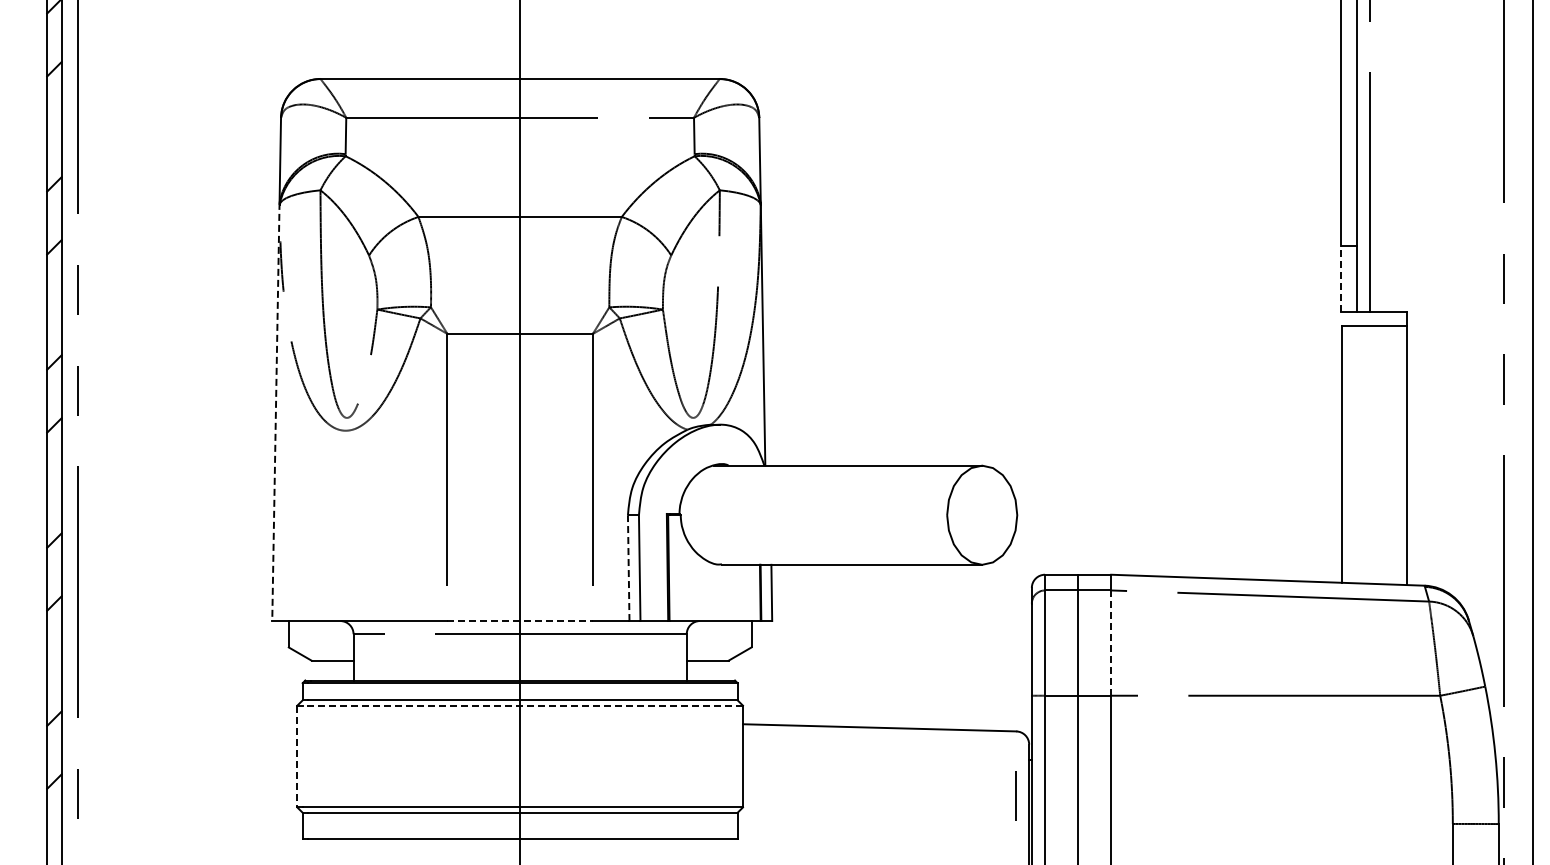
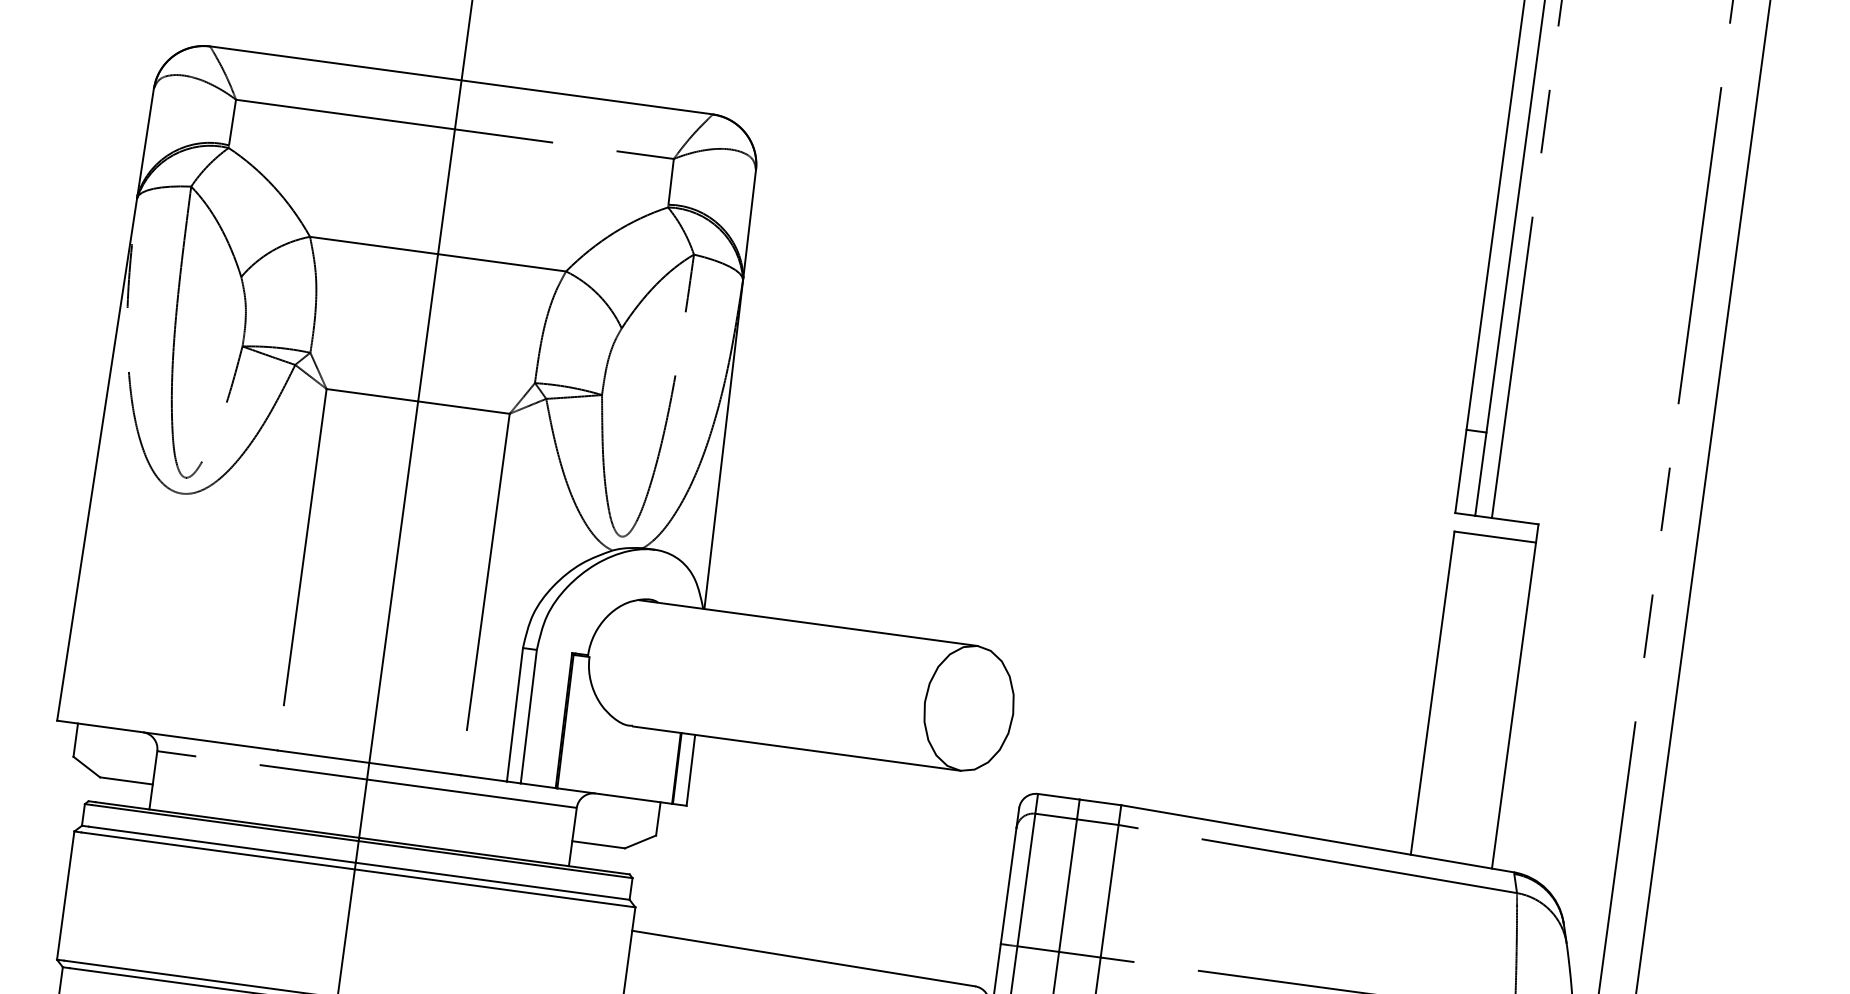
line: (1340, 278) -> (1460, 471), dashed -> solid
line: (275, 412) -> (96, 458), dashed -> solid
line: (628, 568) -> (514, 715), dashed -> solid
line: (520, 621) -> (369, 763), dashed -> solid
line: (1111, 643) -> (1109, 891), dashed -> solid
line: (522, 705) -> (357, 869), dashed -> solid
line: (297, 756) -> (65, 895), dashed -> solid

